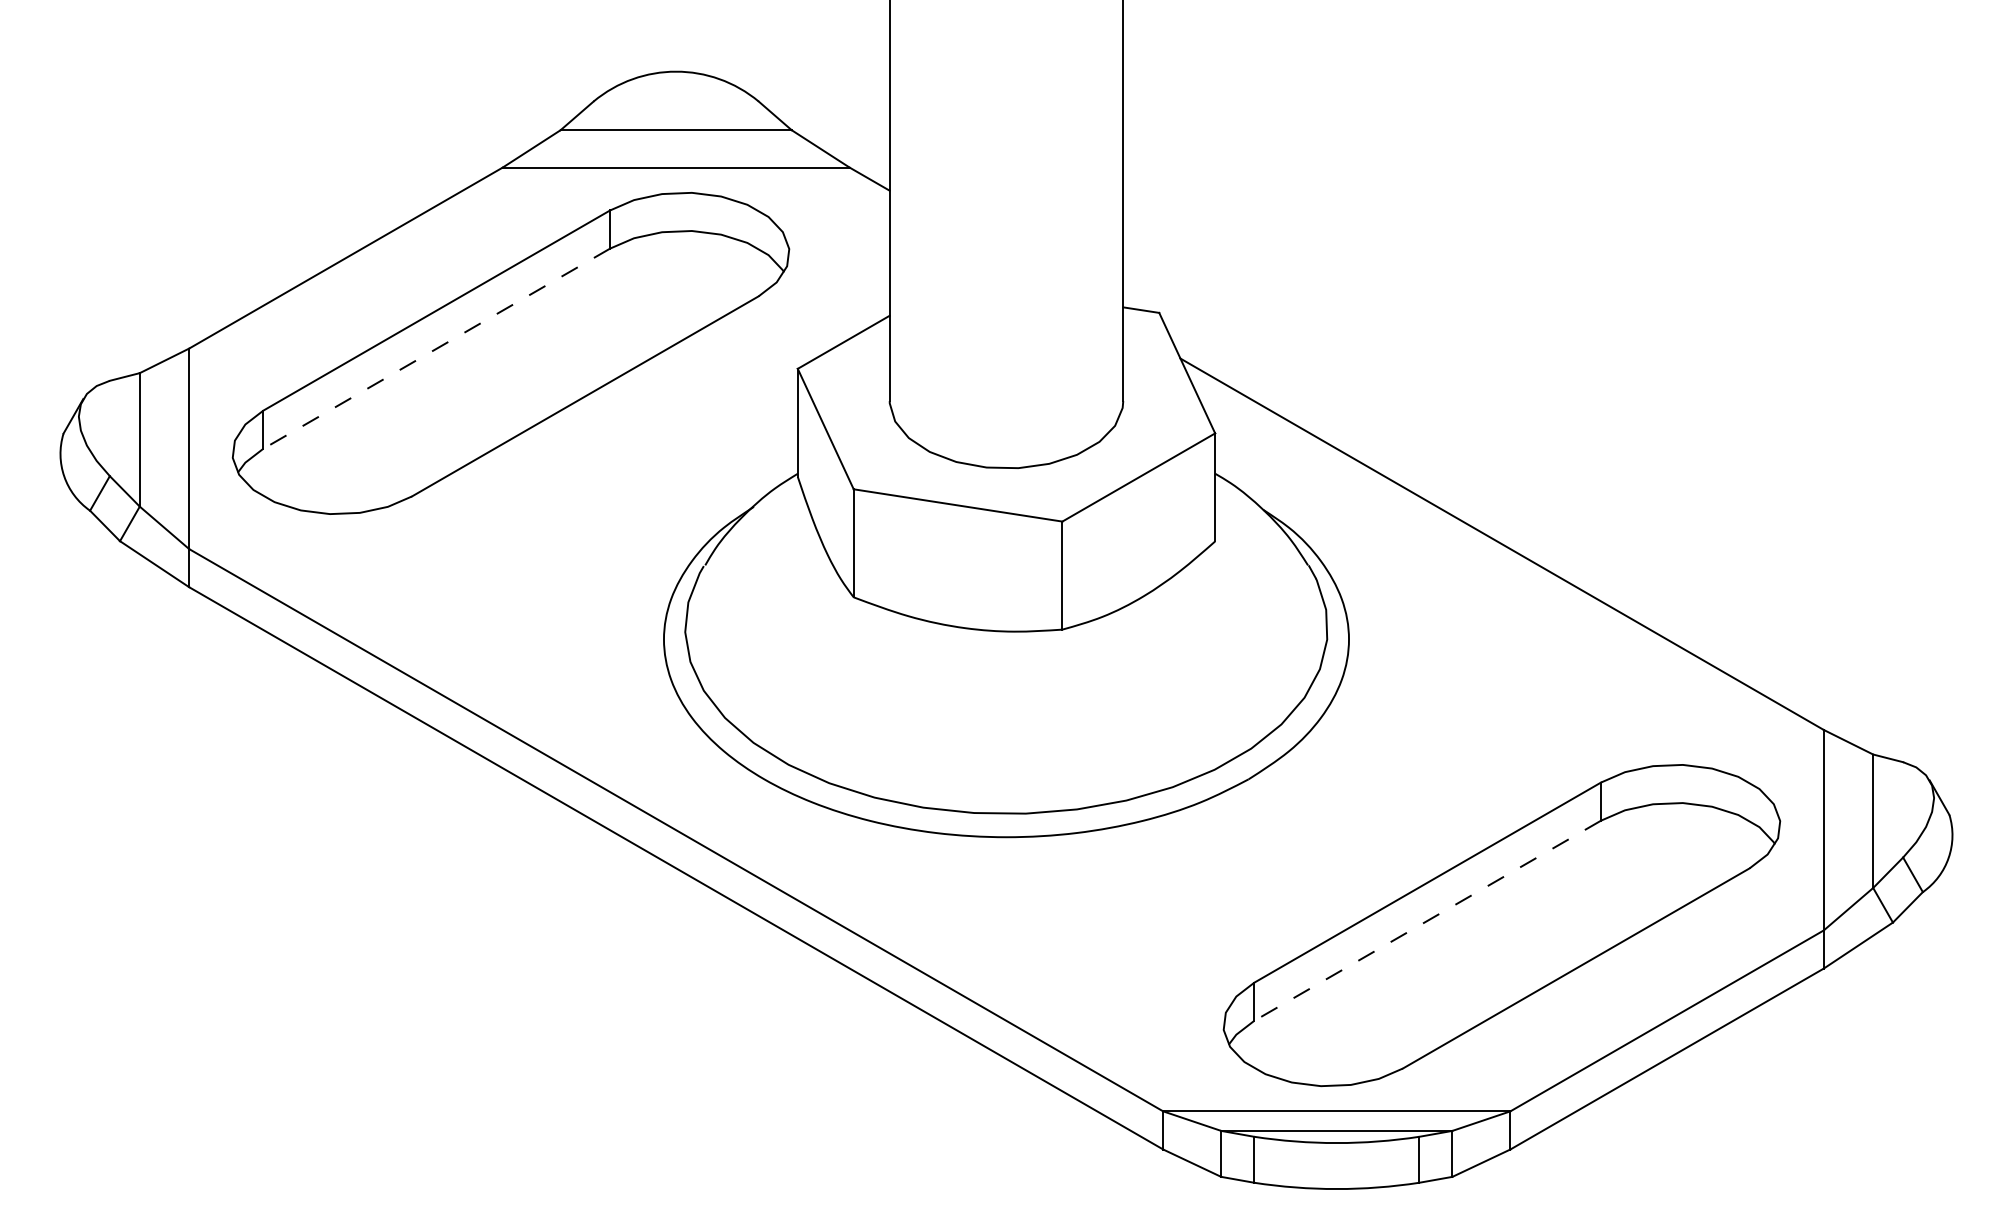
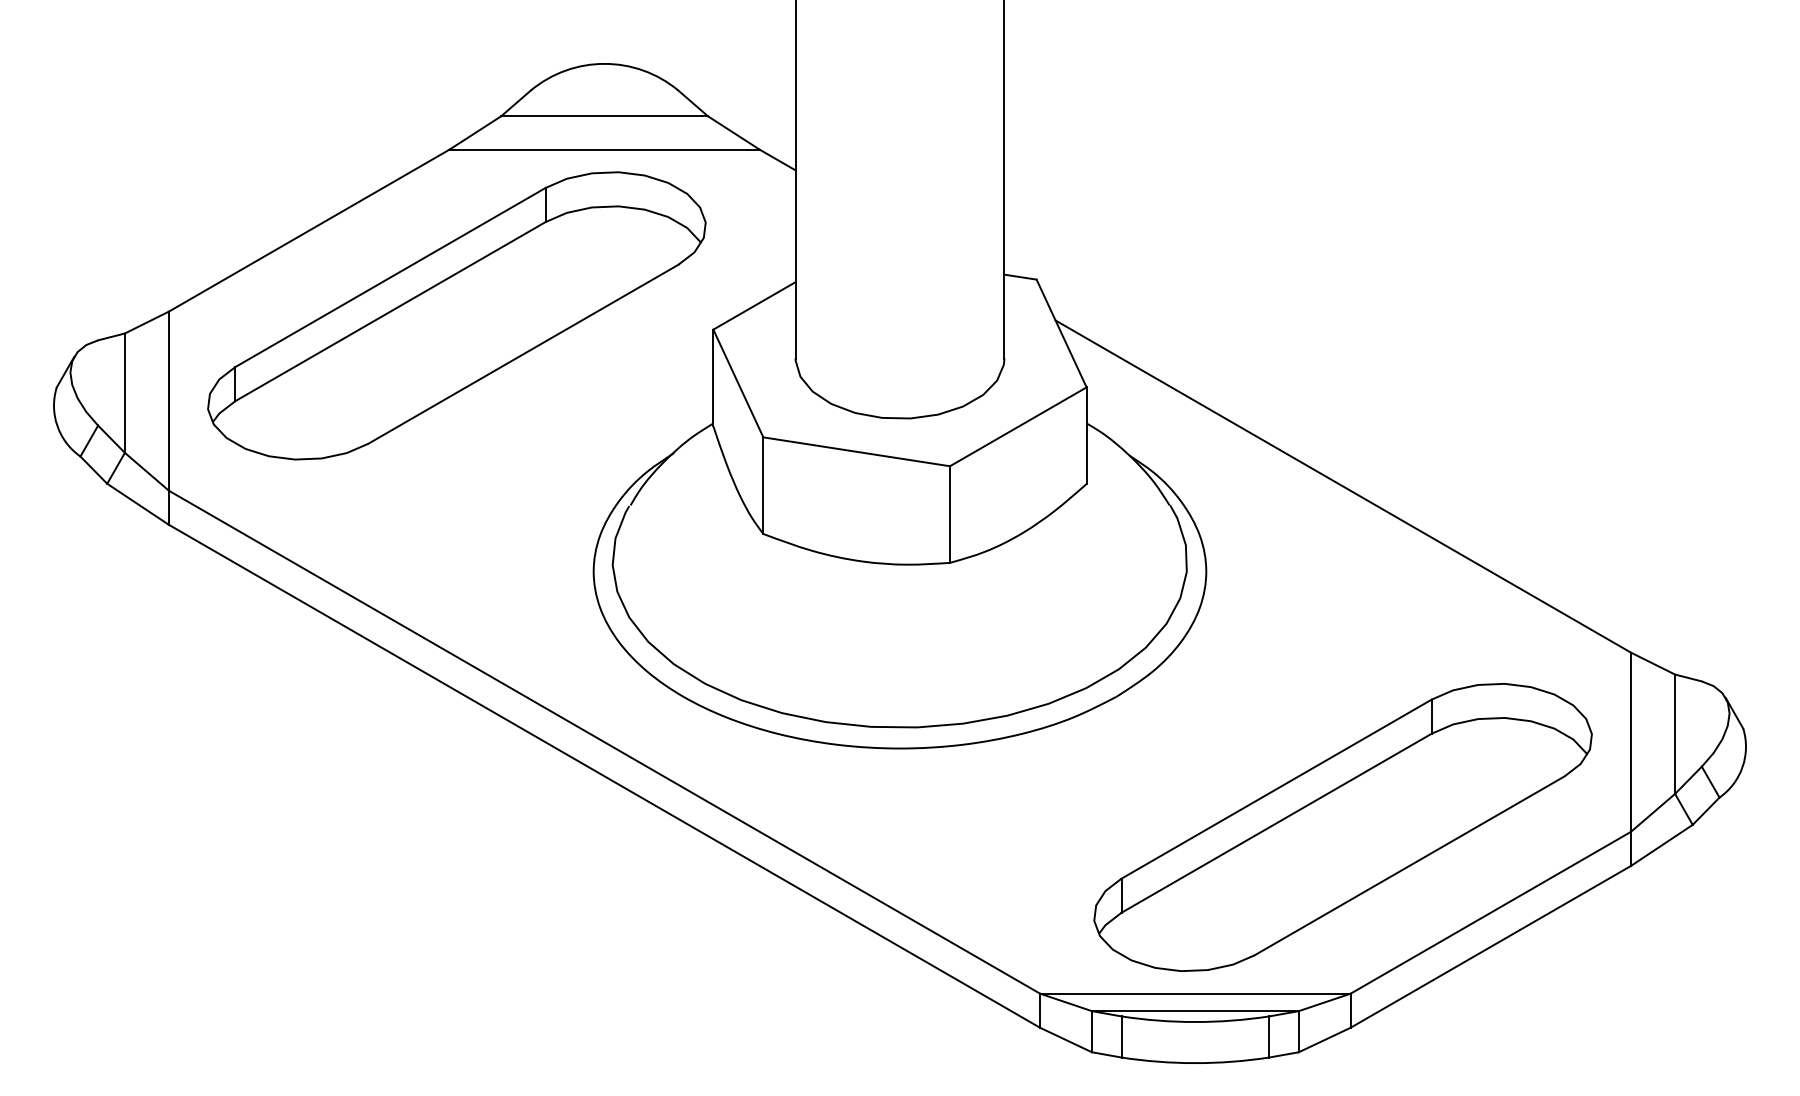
line: (436, 348) -> (390, 311), dashed -> solid
line: (1427, 921) -> (1276, 823), dashed -> solid

